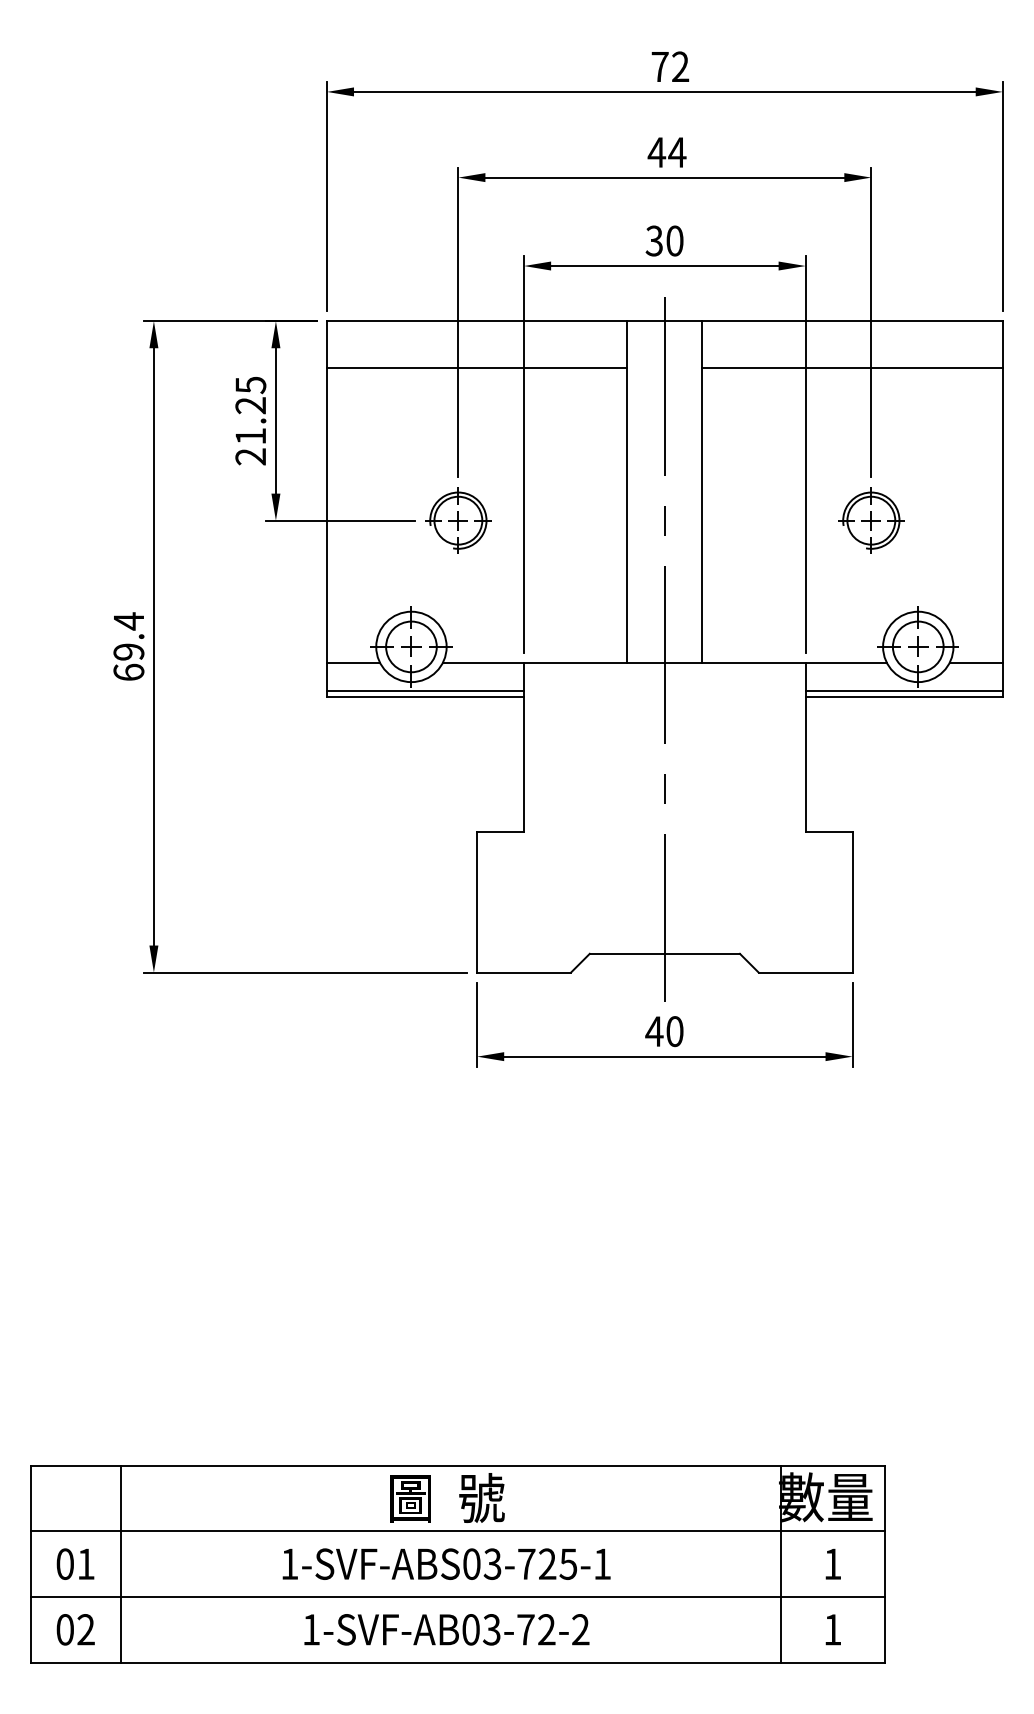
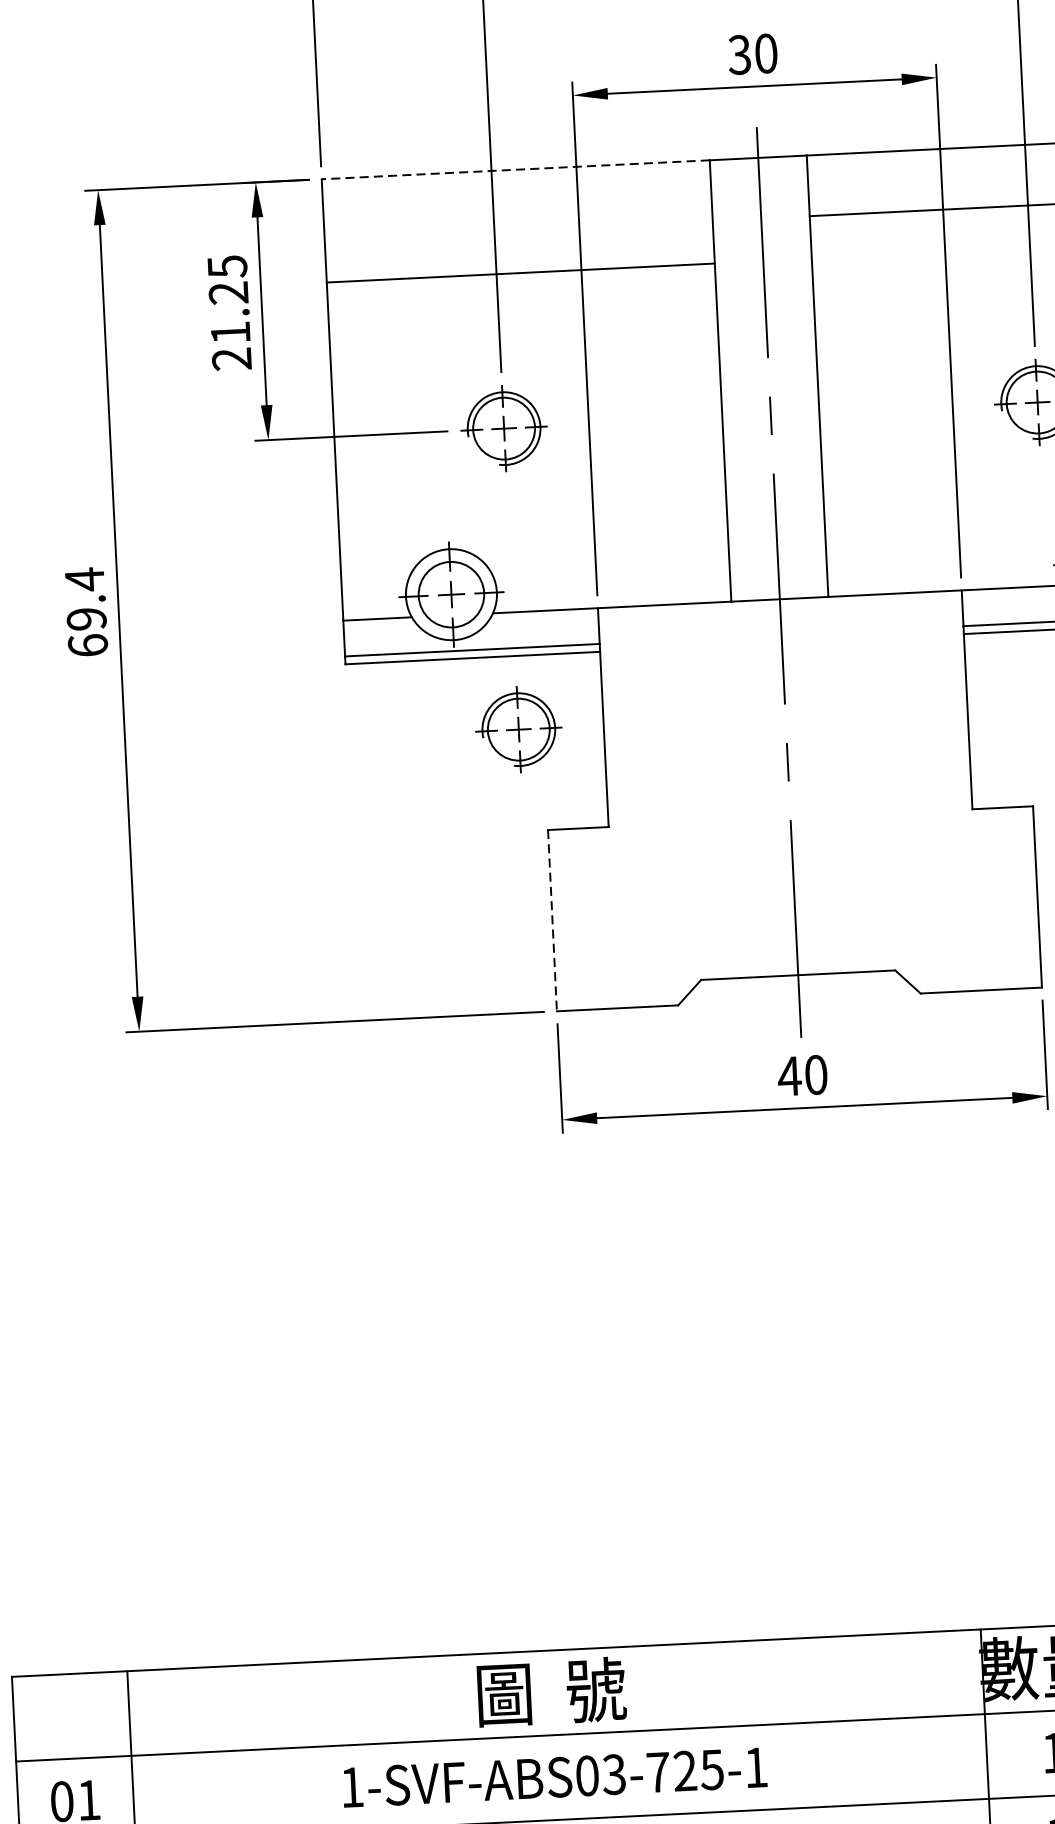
line: (476, 321) -> (514, 170), solid -> dashed
line: (476, 368) -> (519, 273), moved
part: (458, 753) -> (518, 729), added
line: (477, 902) -> (552, 920), solid -> dashed

